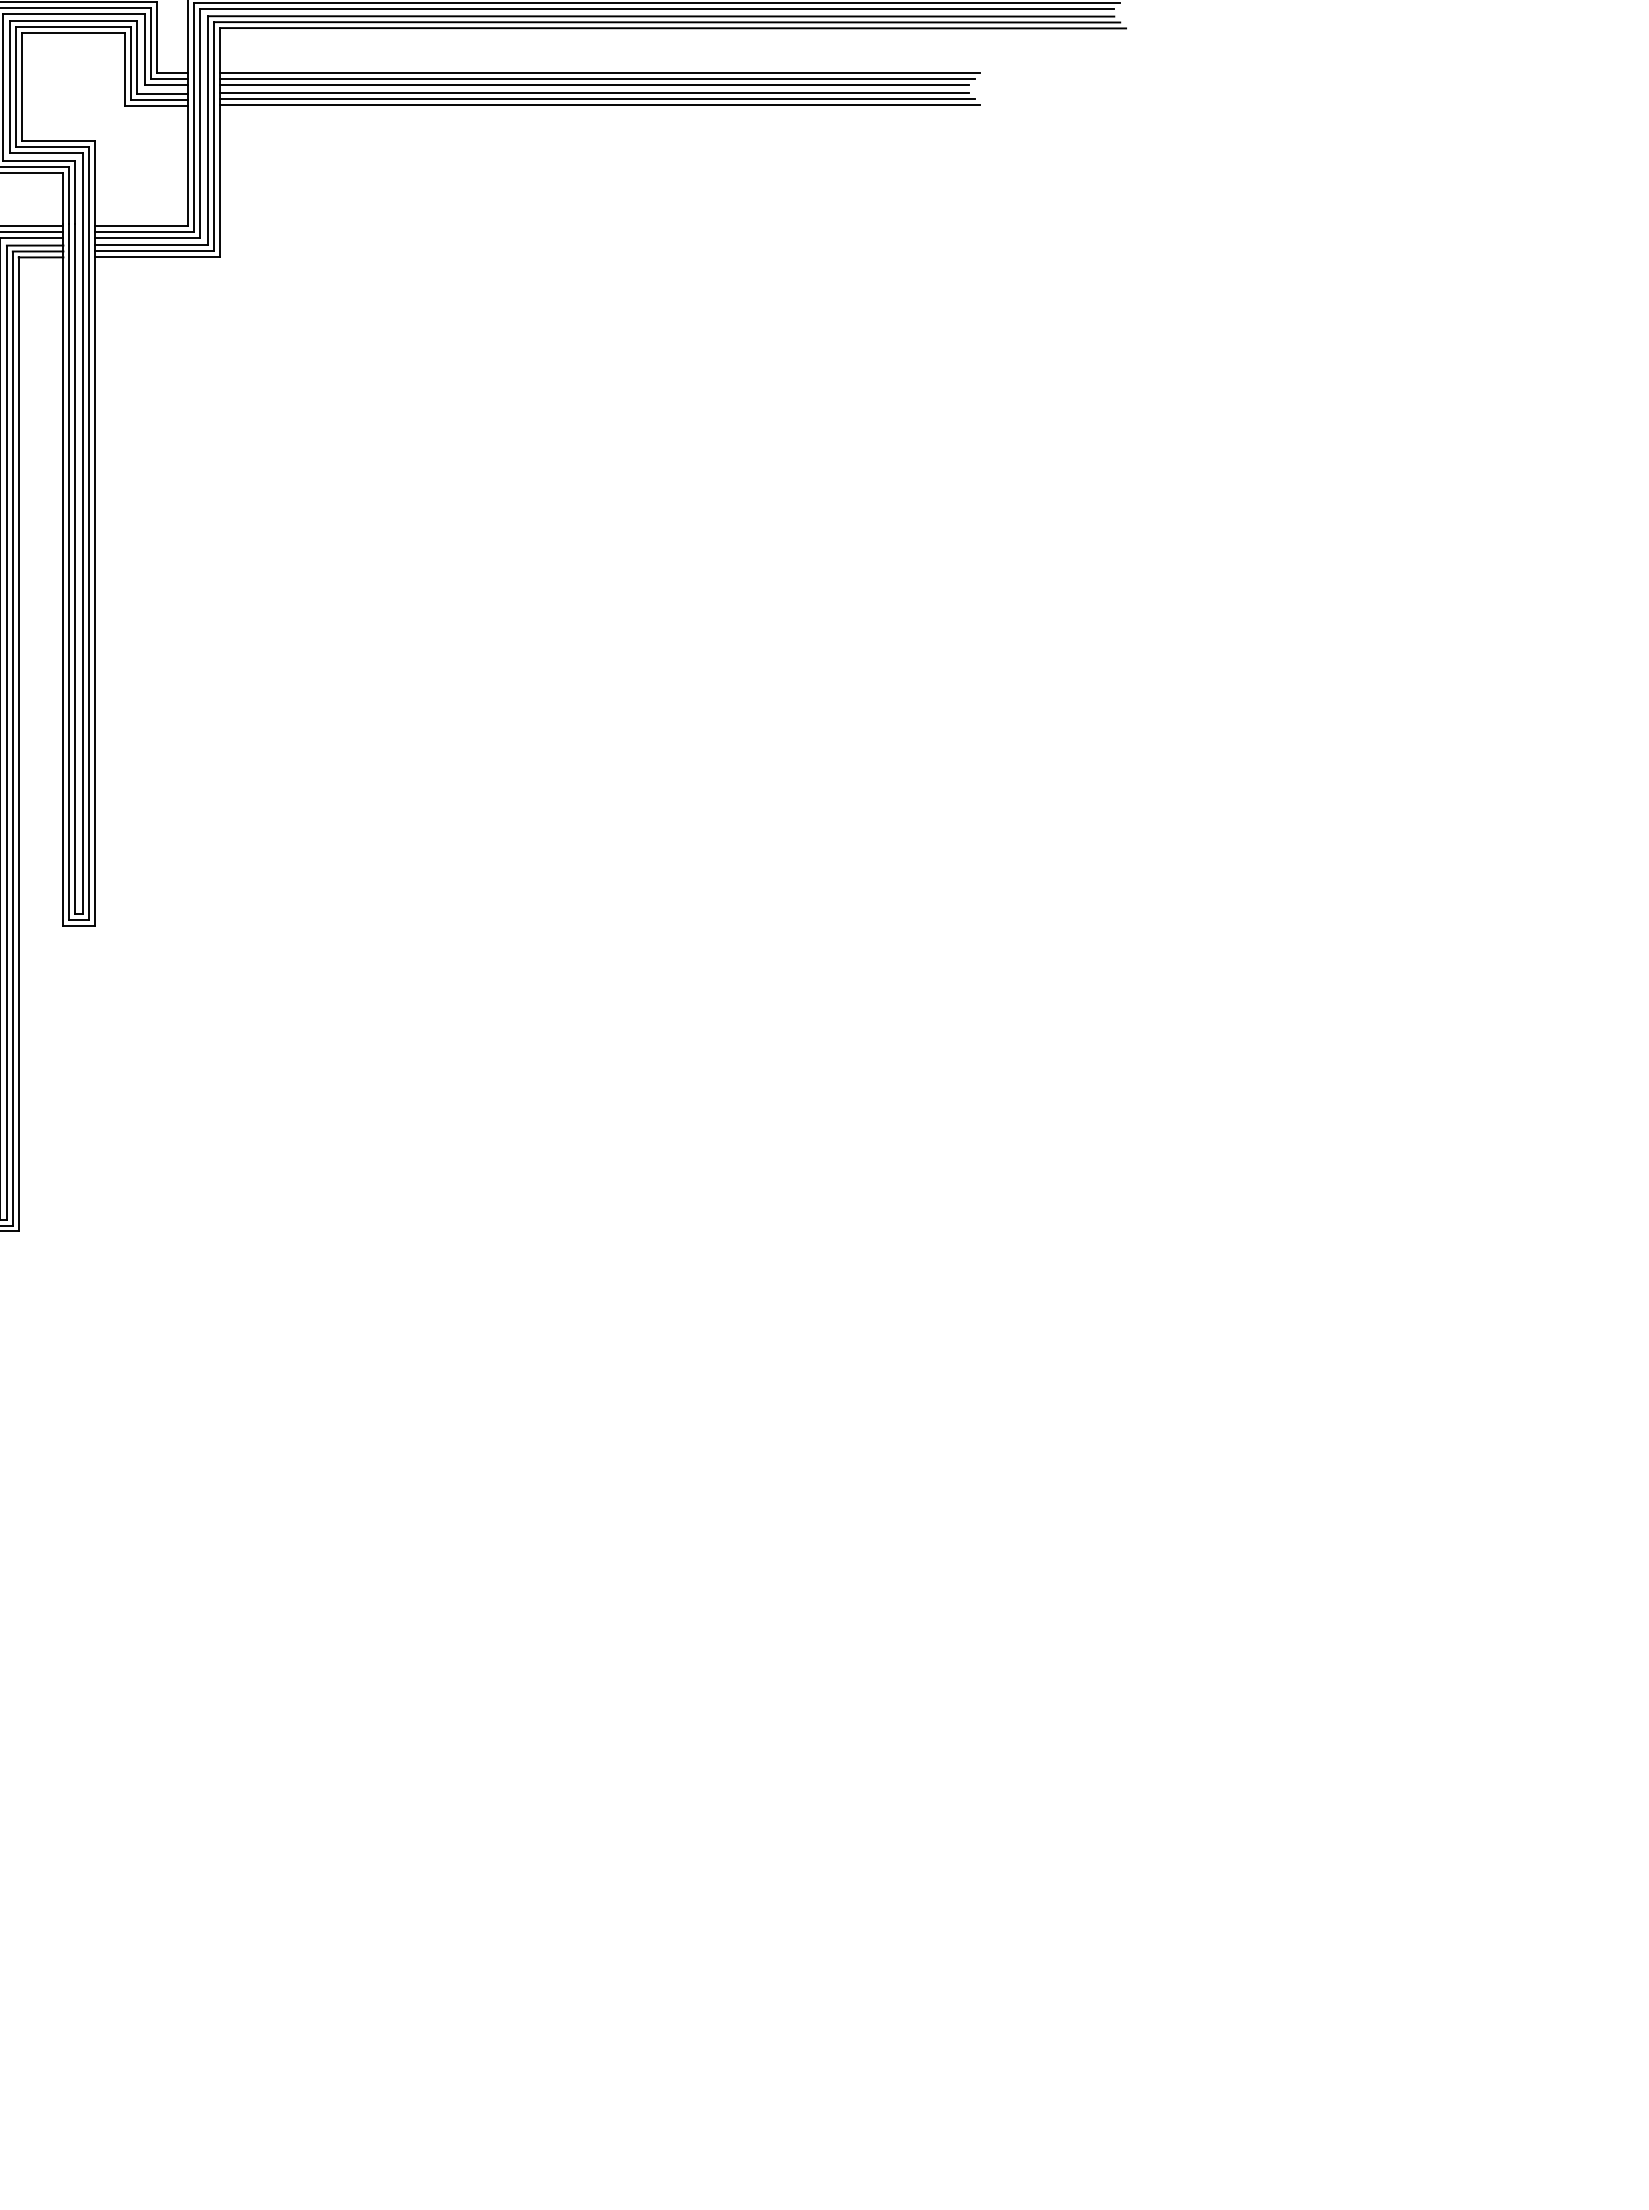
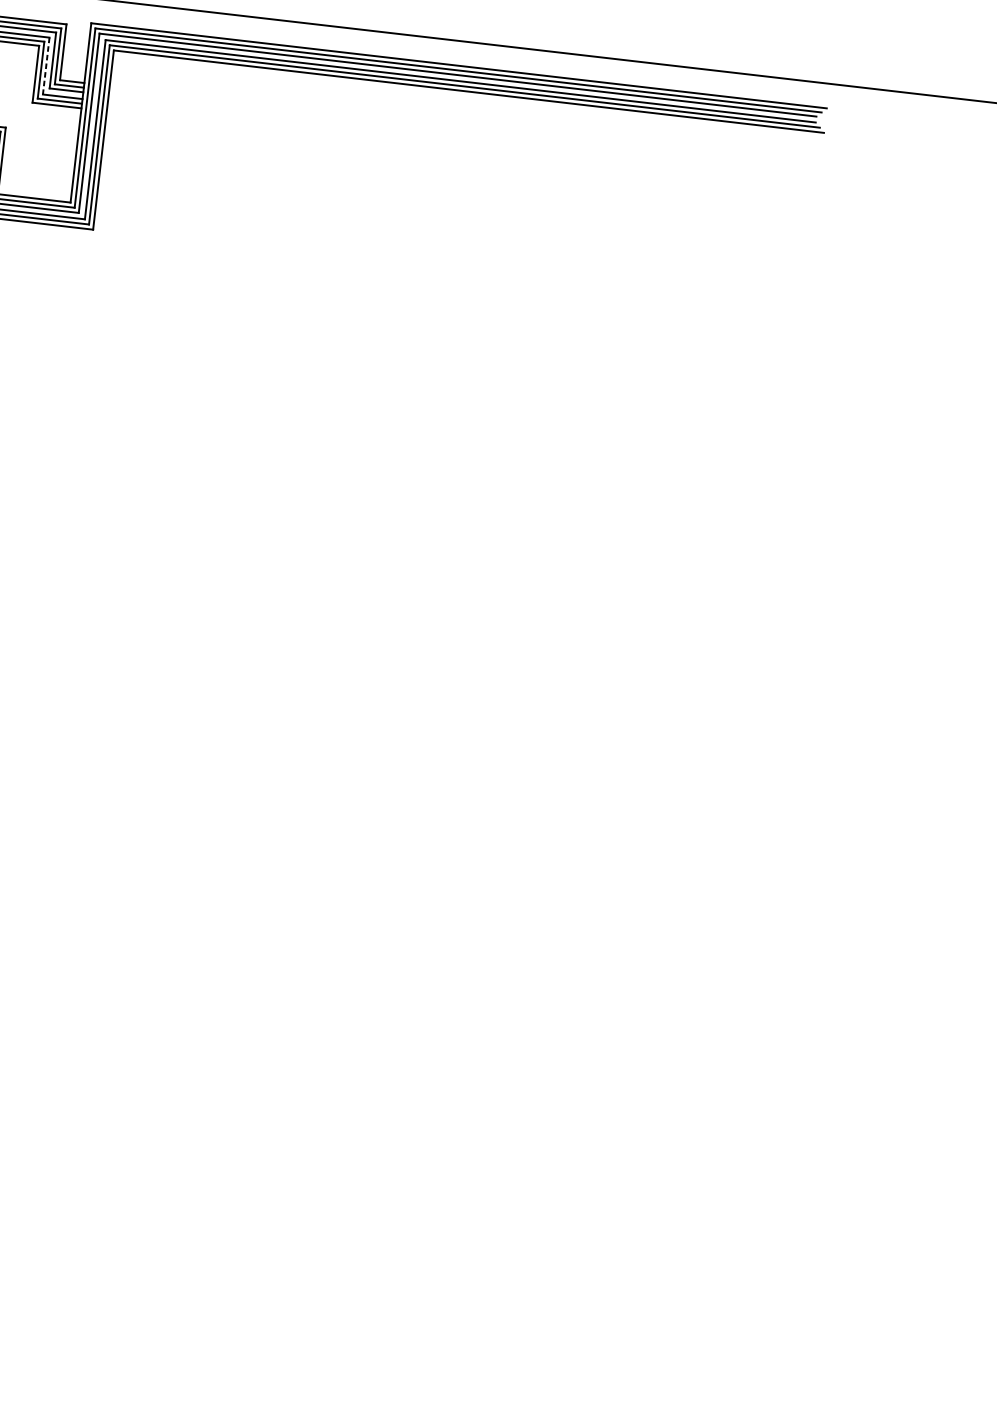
line: (137, 58) -> (46, 66), solid -> dashed
line: (600, 73) -> (407, 120), removed
line: (597, 79) -> (405, 124), removed
line: (594, 85) -> (402, 129), removed
line: (594, 93) -> (401, 135), removed
line: (597, 98) -> (403, 139), removed
line: (600, 104) -> (405, 144), removed

